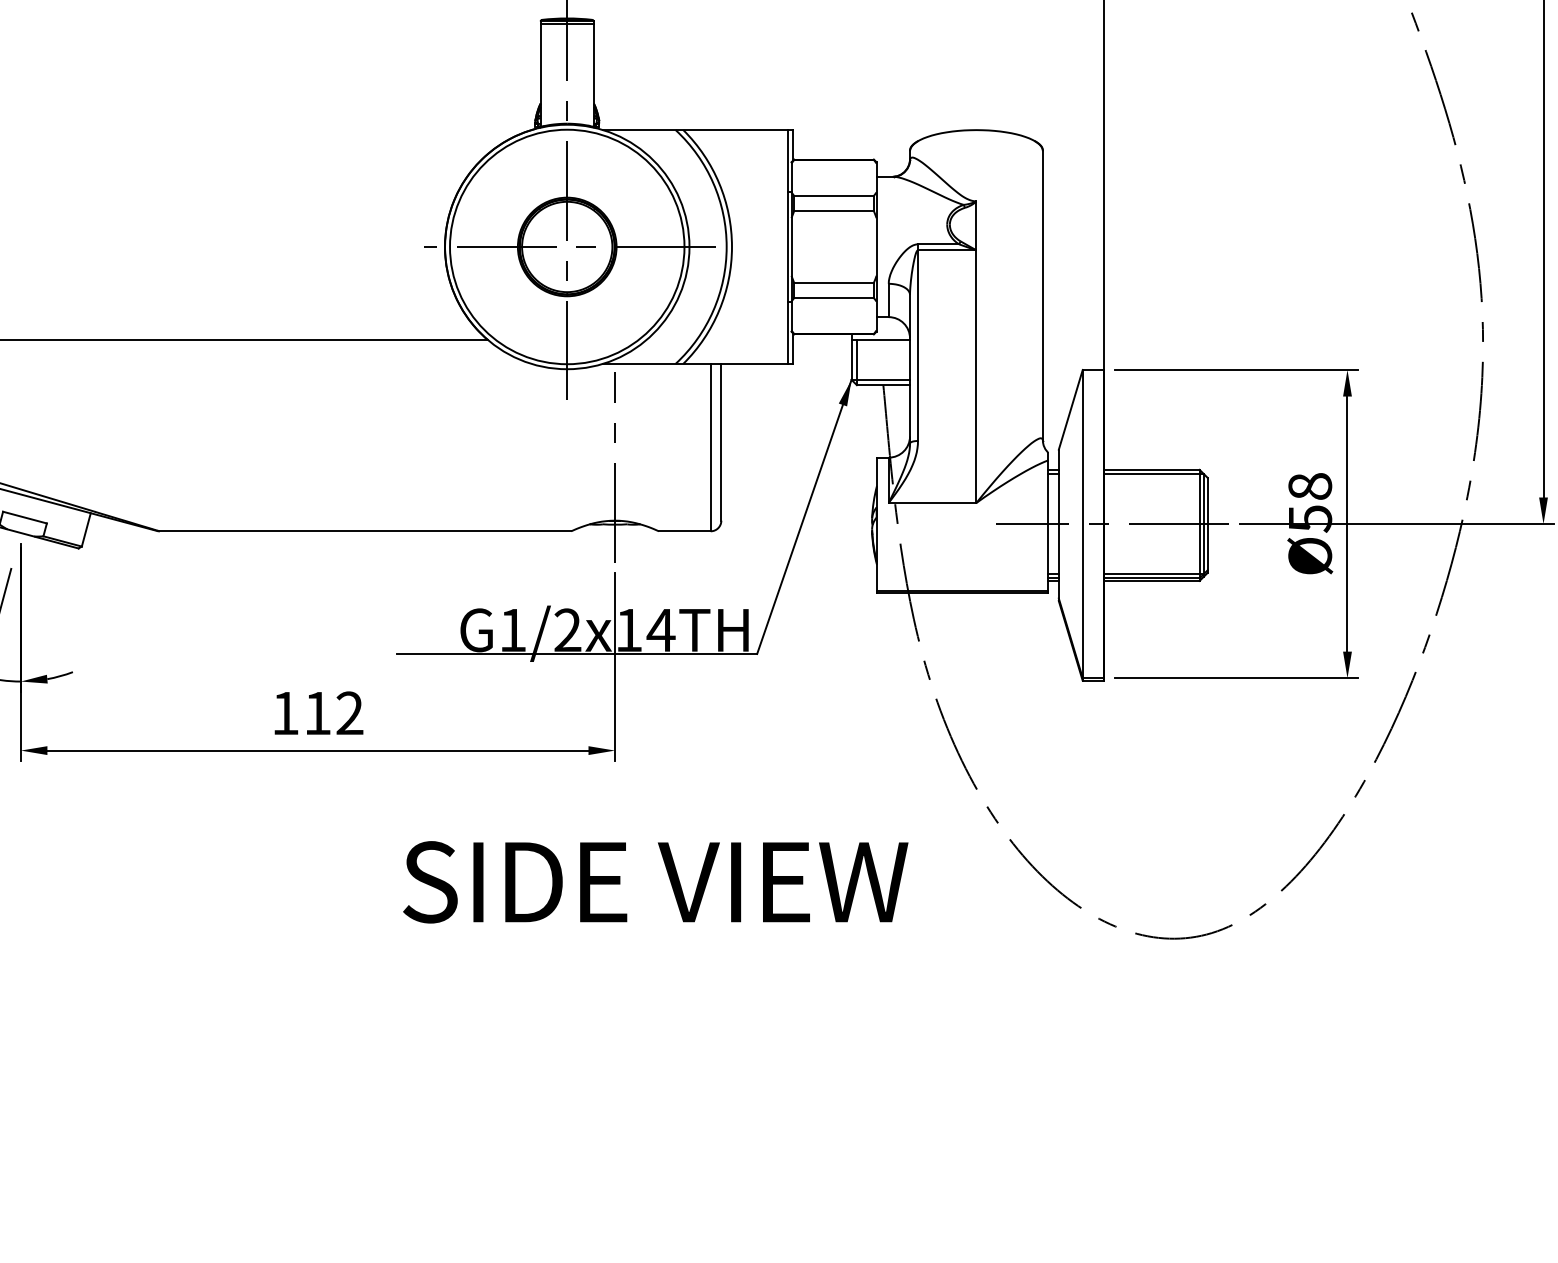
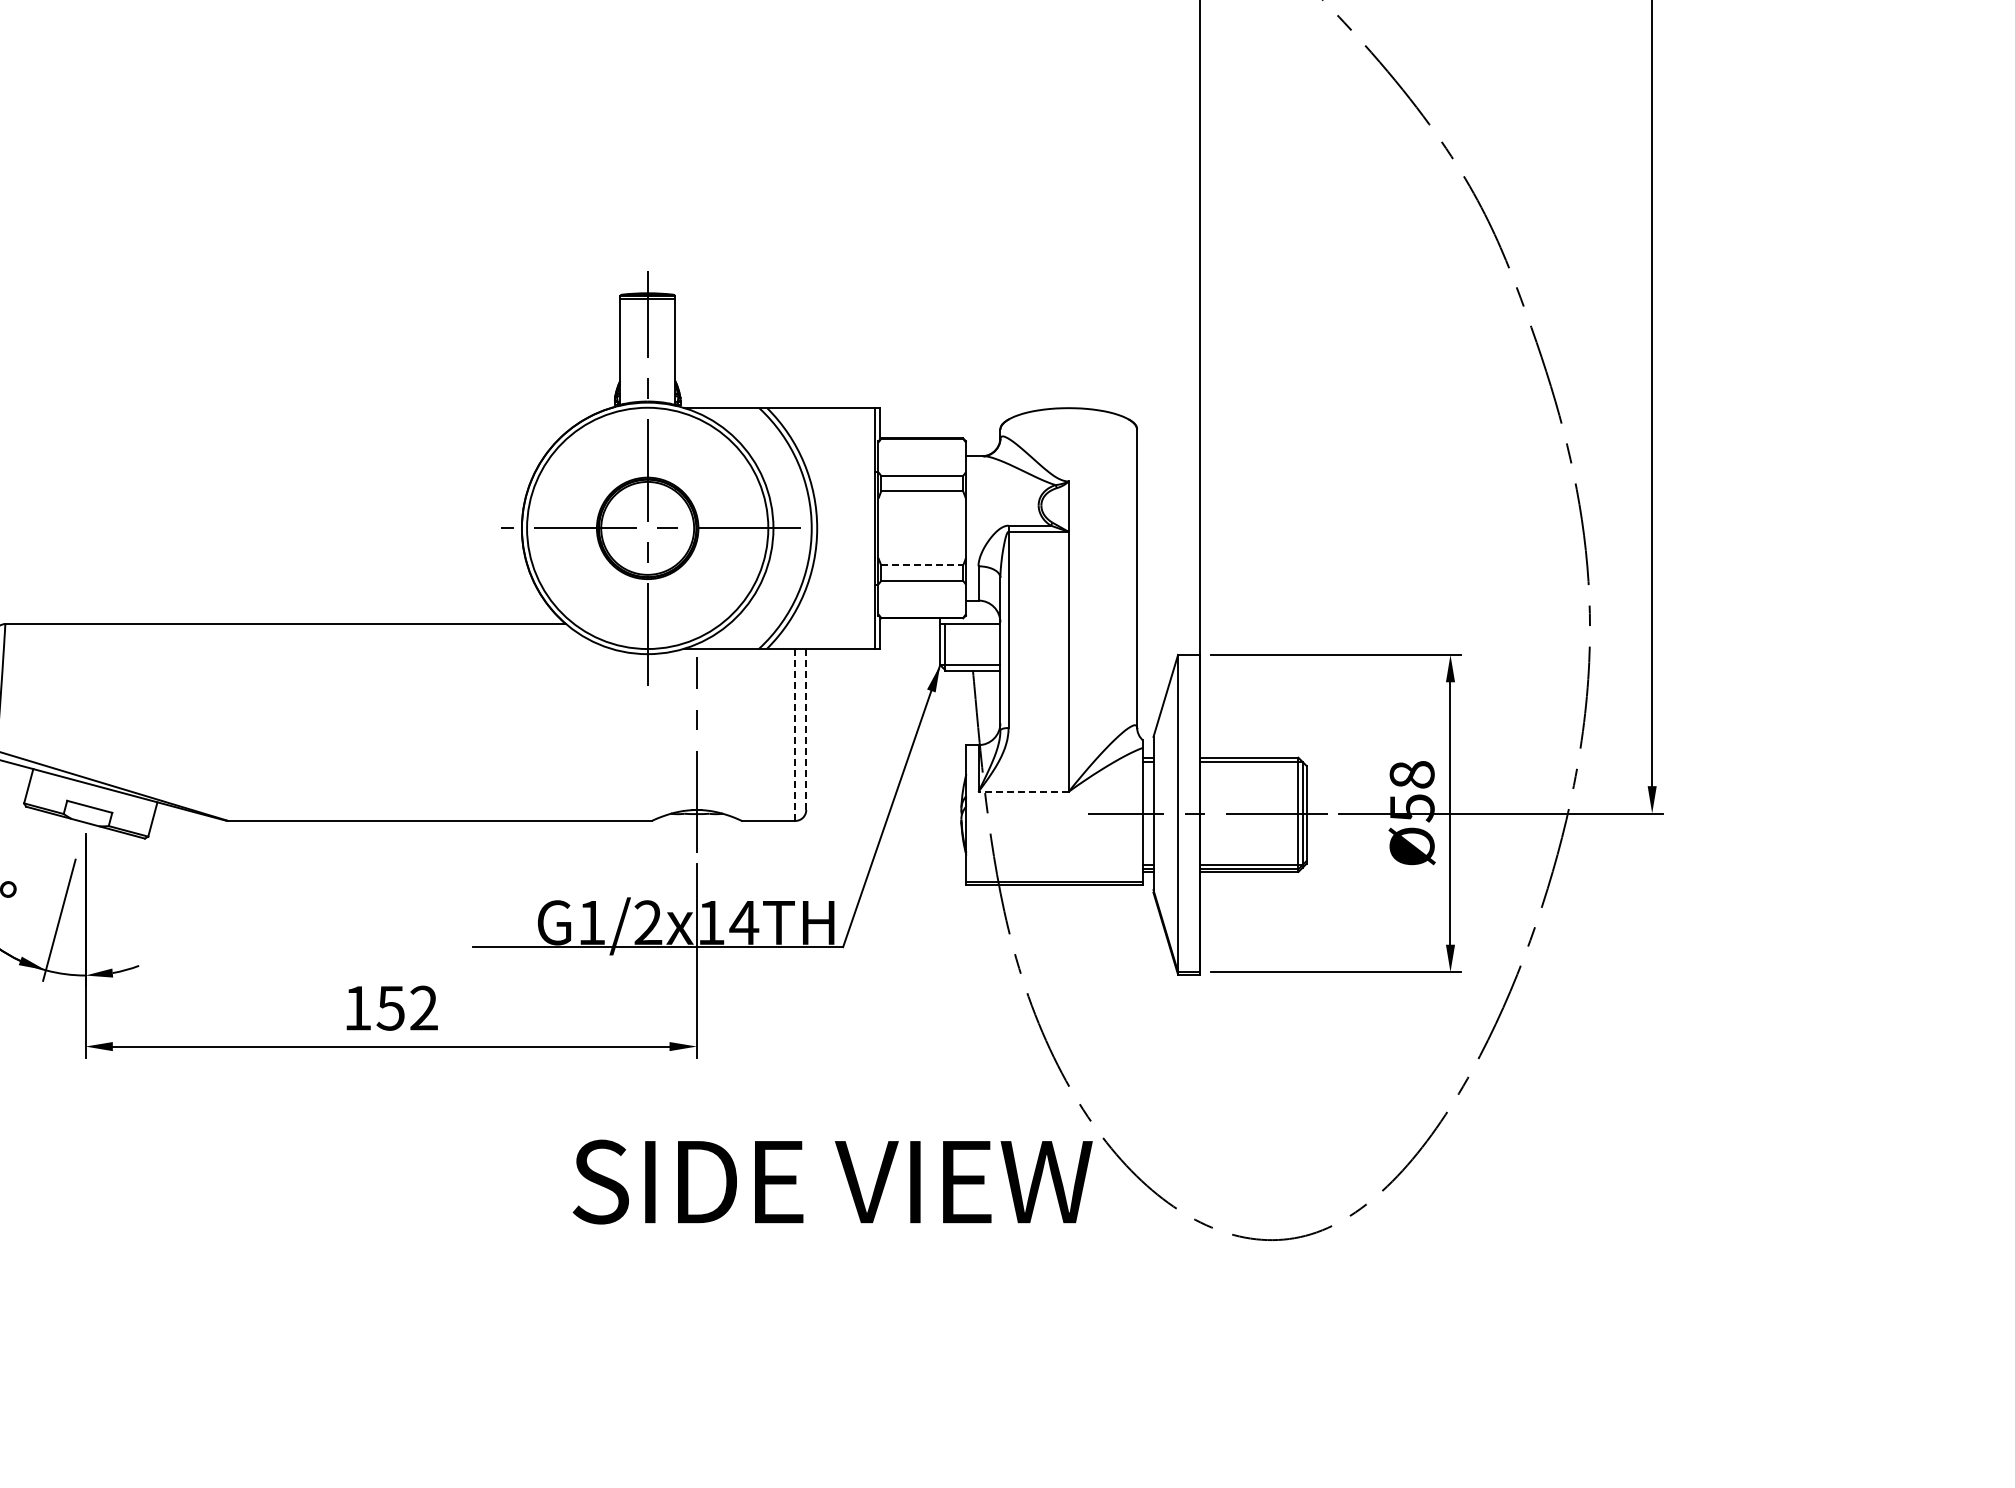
line: (834, 283) -> (922, 565), solid -> dashed
line: (721, 442) -> (806, 729), solid -> dashed
line: (710, 448) -> (795, 735), solid -> dashed
line: (932, 502) -> (1023, 791), solid -> dashed
text: (317, 713) -> (390, 1008), 112 -> 152
text: (655, 881) -> (832, 1181), moved

